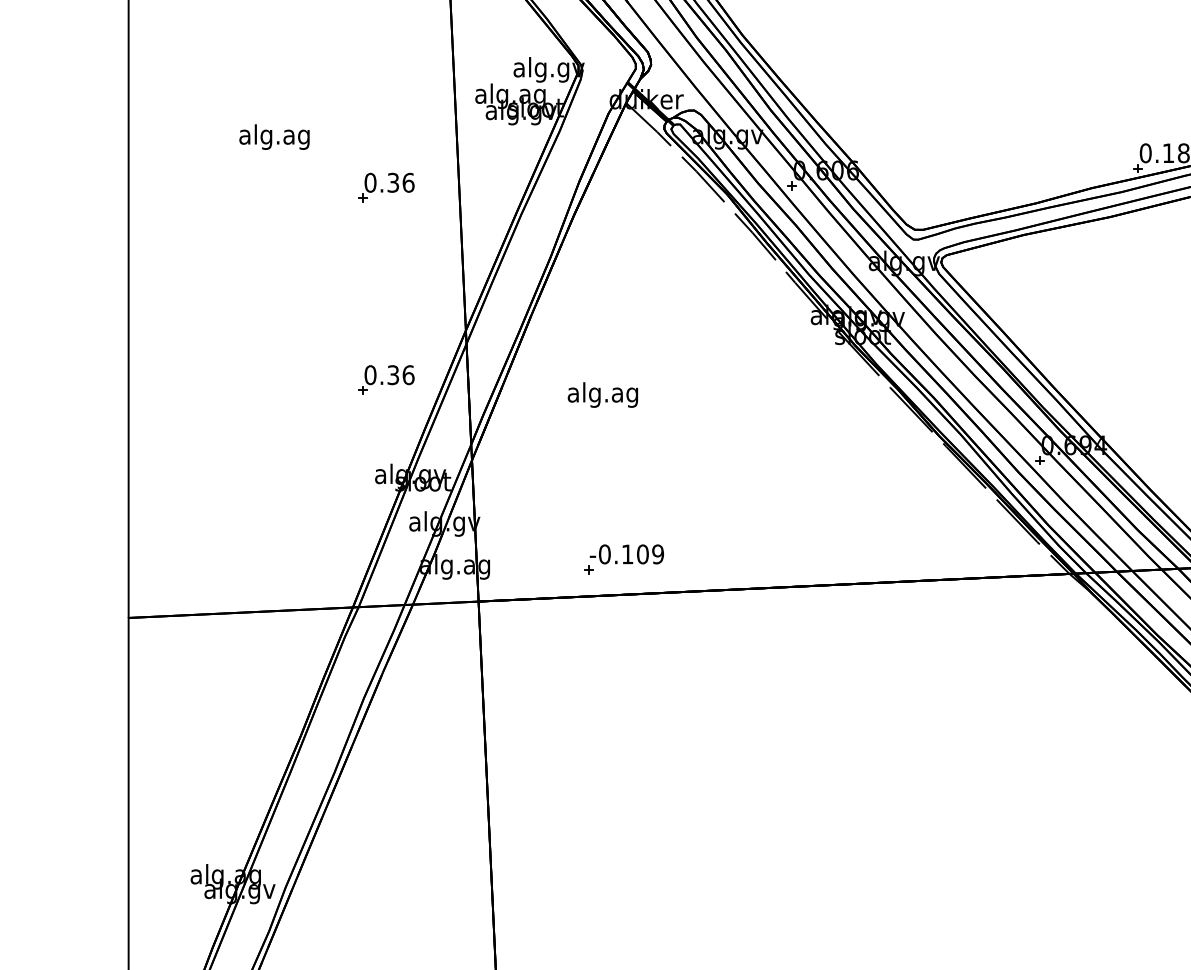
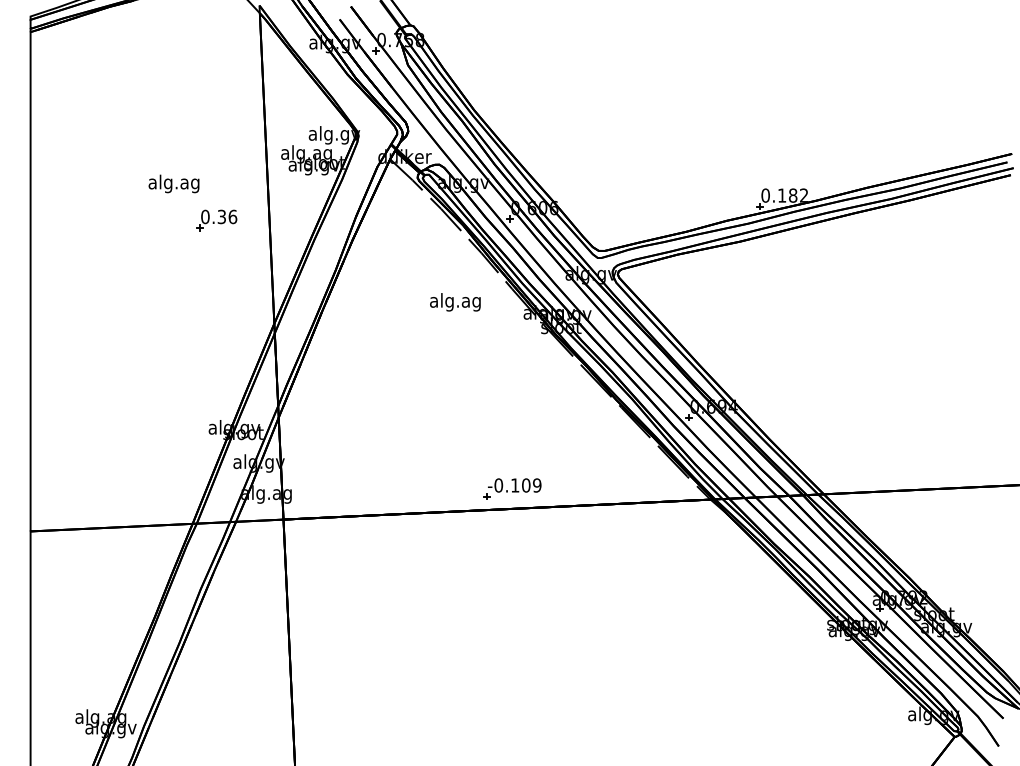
text: (273, 136) -> (173, 183), moved
part: (385, 380) -> (216, 359), removed
text: (603, 395) -> (455, 302), moved
part: (623, 558) -> (512, 488), moved

